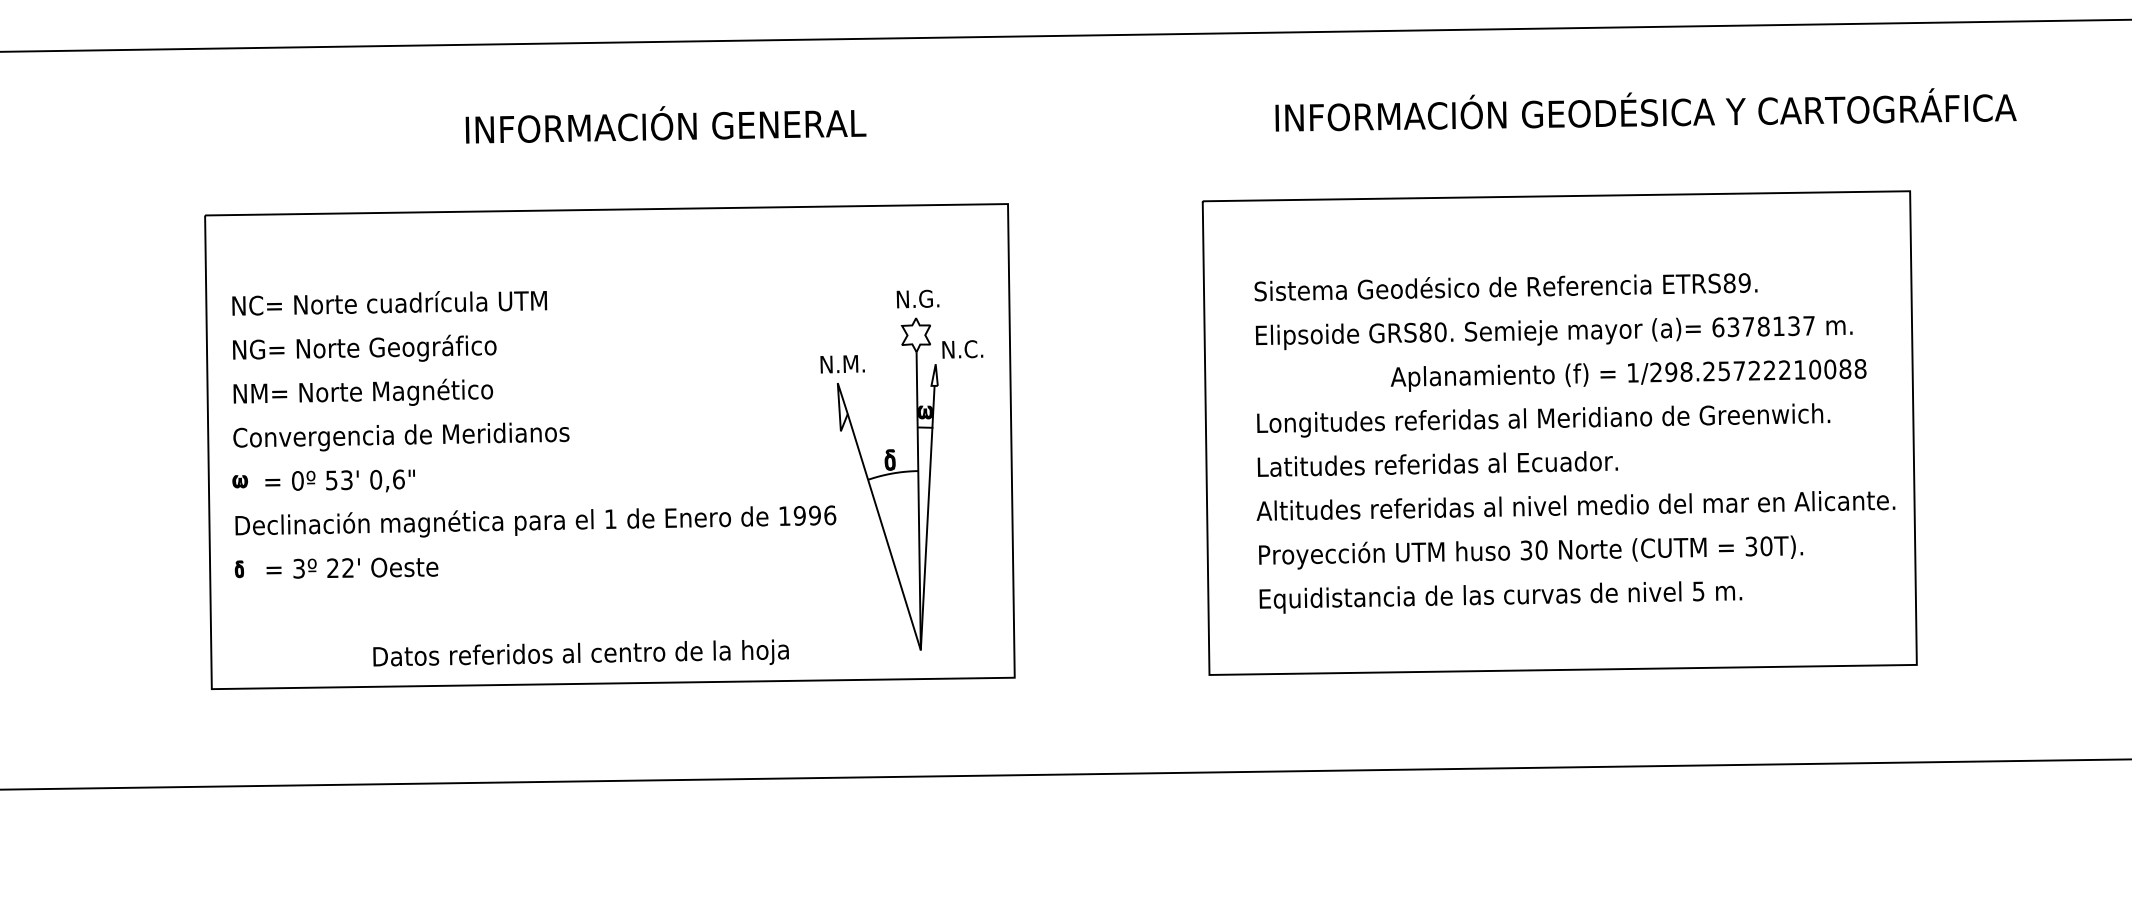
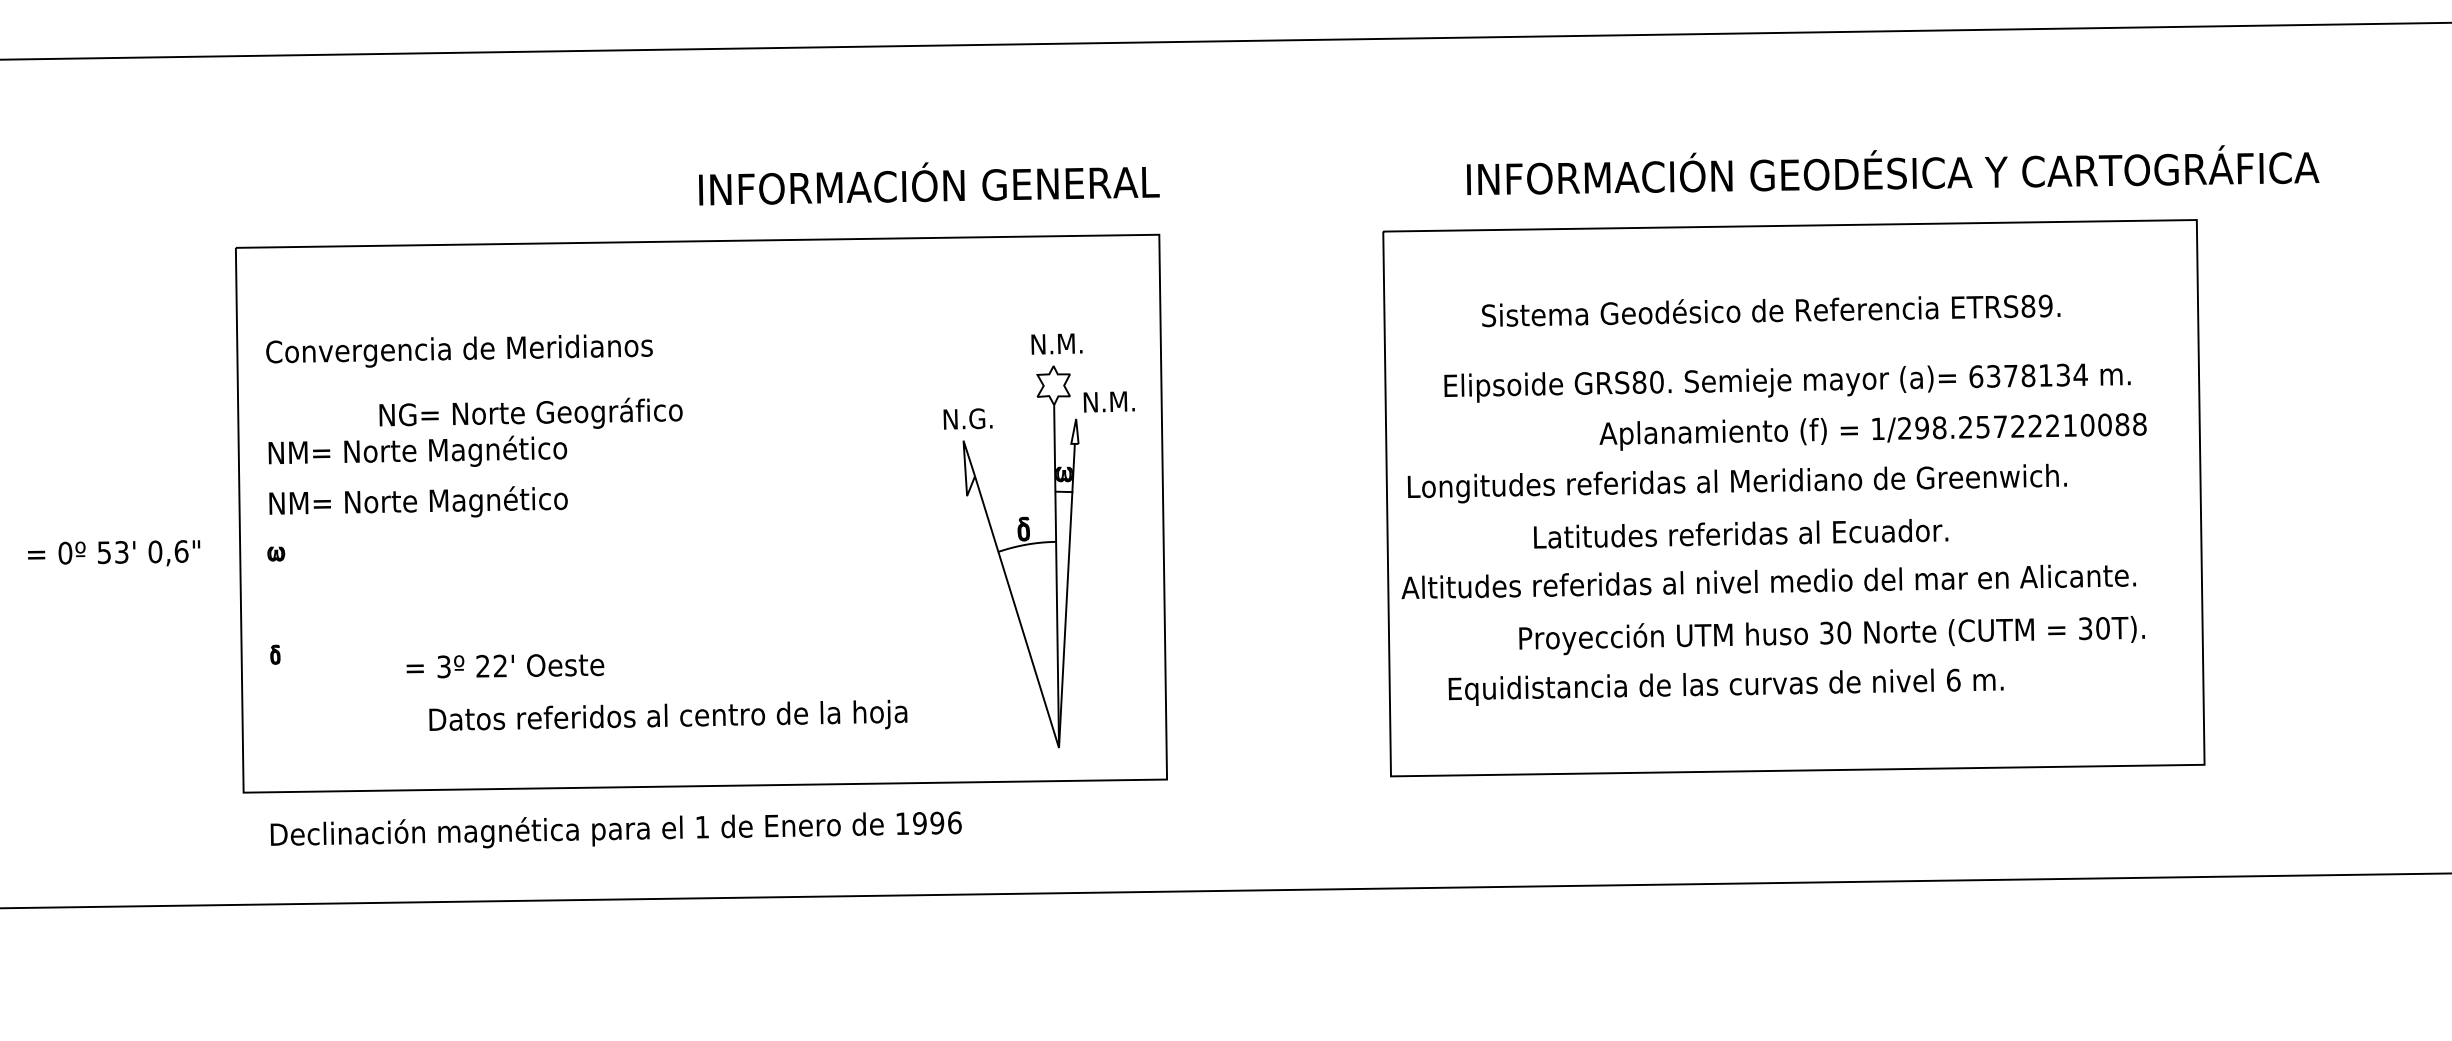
text: (1645, 109) -> (1892, 169), moved
text: (665, 124) -> (928, 183), moved
text: (1505, 287) -> (1770, 311), moved
text: (930, 298) -> (1070, 343), N.G. -> N.M.
text: (399, 304) -> (459, 350), NC= Norte cuadrícula UTM -> Convergencia de Meridianos
text: (1808, 325) -> (2079, 374), 6378137 -> 6378134
text: (364, 347) -> (530, 412), moved
text: (975, 349) -> (1121, 402), N.C. -> N.M.
text: (853, 364) -> (981, 419), N.M. -> N.G.
text: (1543, 420) -> (1737, 483), moved
text: (401, 436) -> (461, 502), Convergencia de Meridianos -> NM= Norte Magnético
text: (1437, 463) -> (1740, 533), moved
text: (339, 480) -> (113, 552), moved
text: (1575, 505) -> (1768, 581), moved
text: (535, 521) -> (615, 829), moved
text: (1530, 552) -> (1831, 635), moved
text: (352, 567) -> (505, 665), moved
text: (1698, 591) -> (1953, 680), 5 -> 6
text: (580, 652) -> (667, 714), moved

